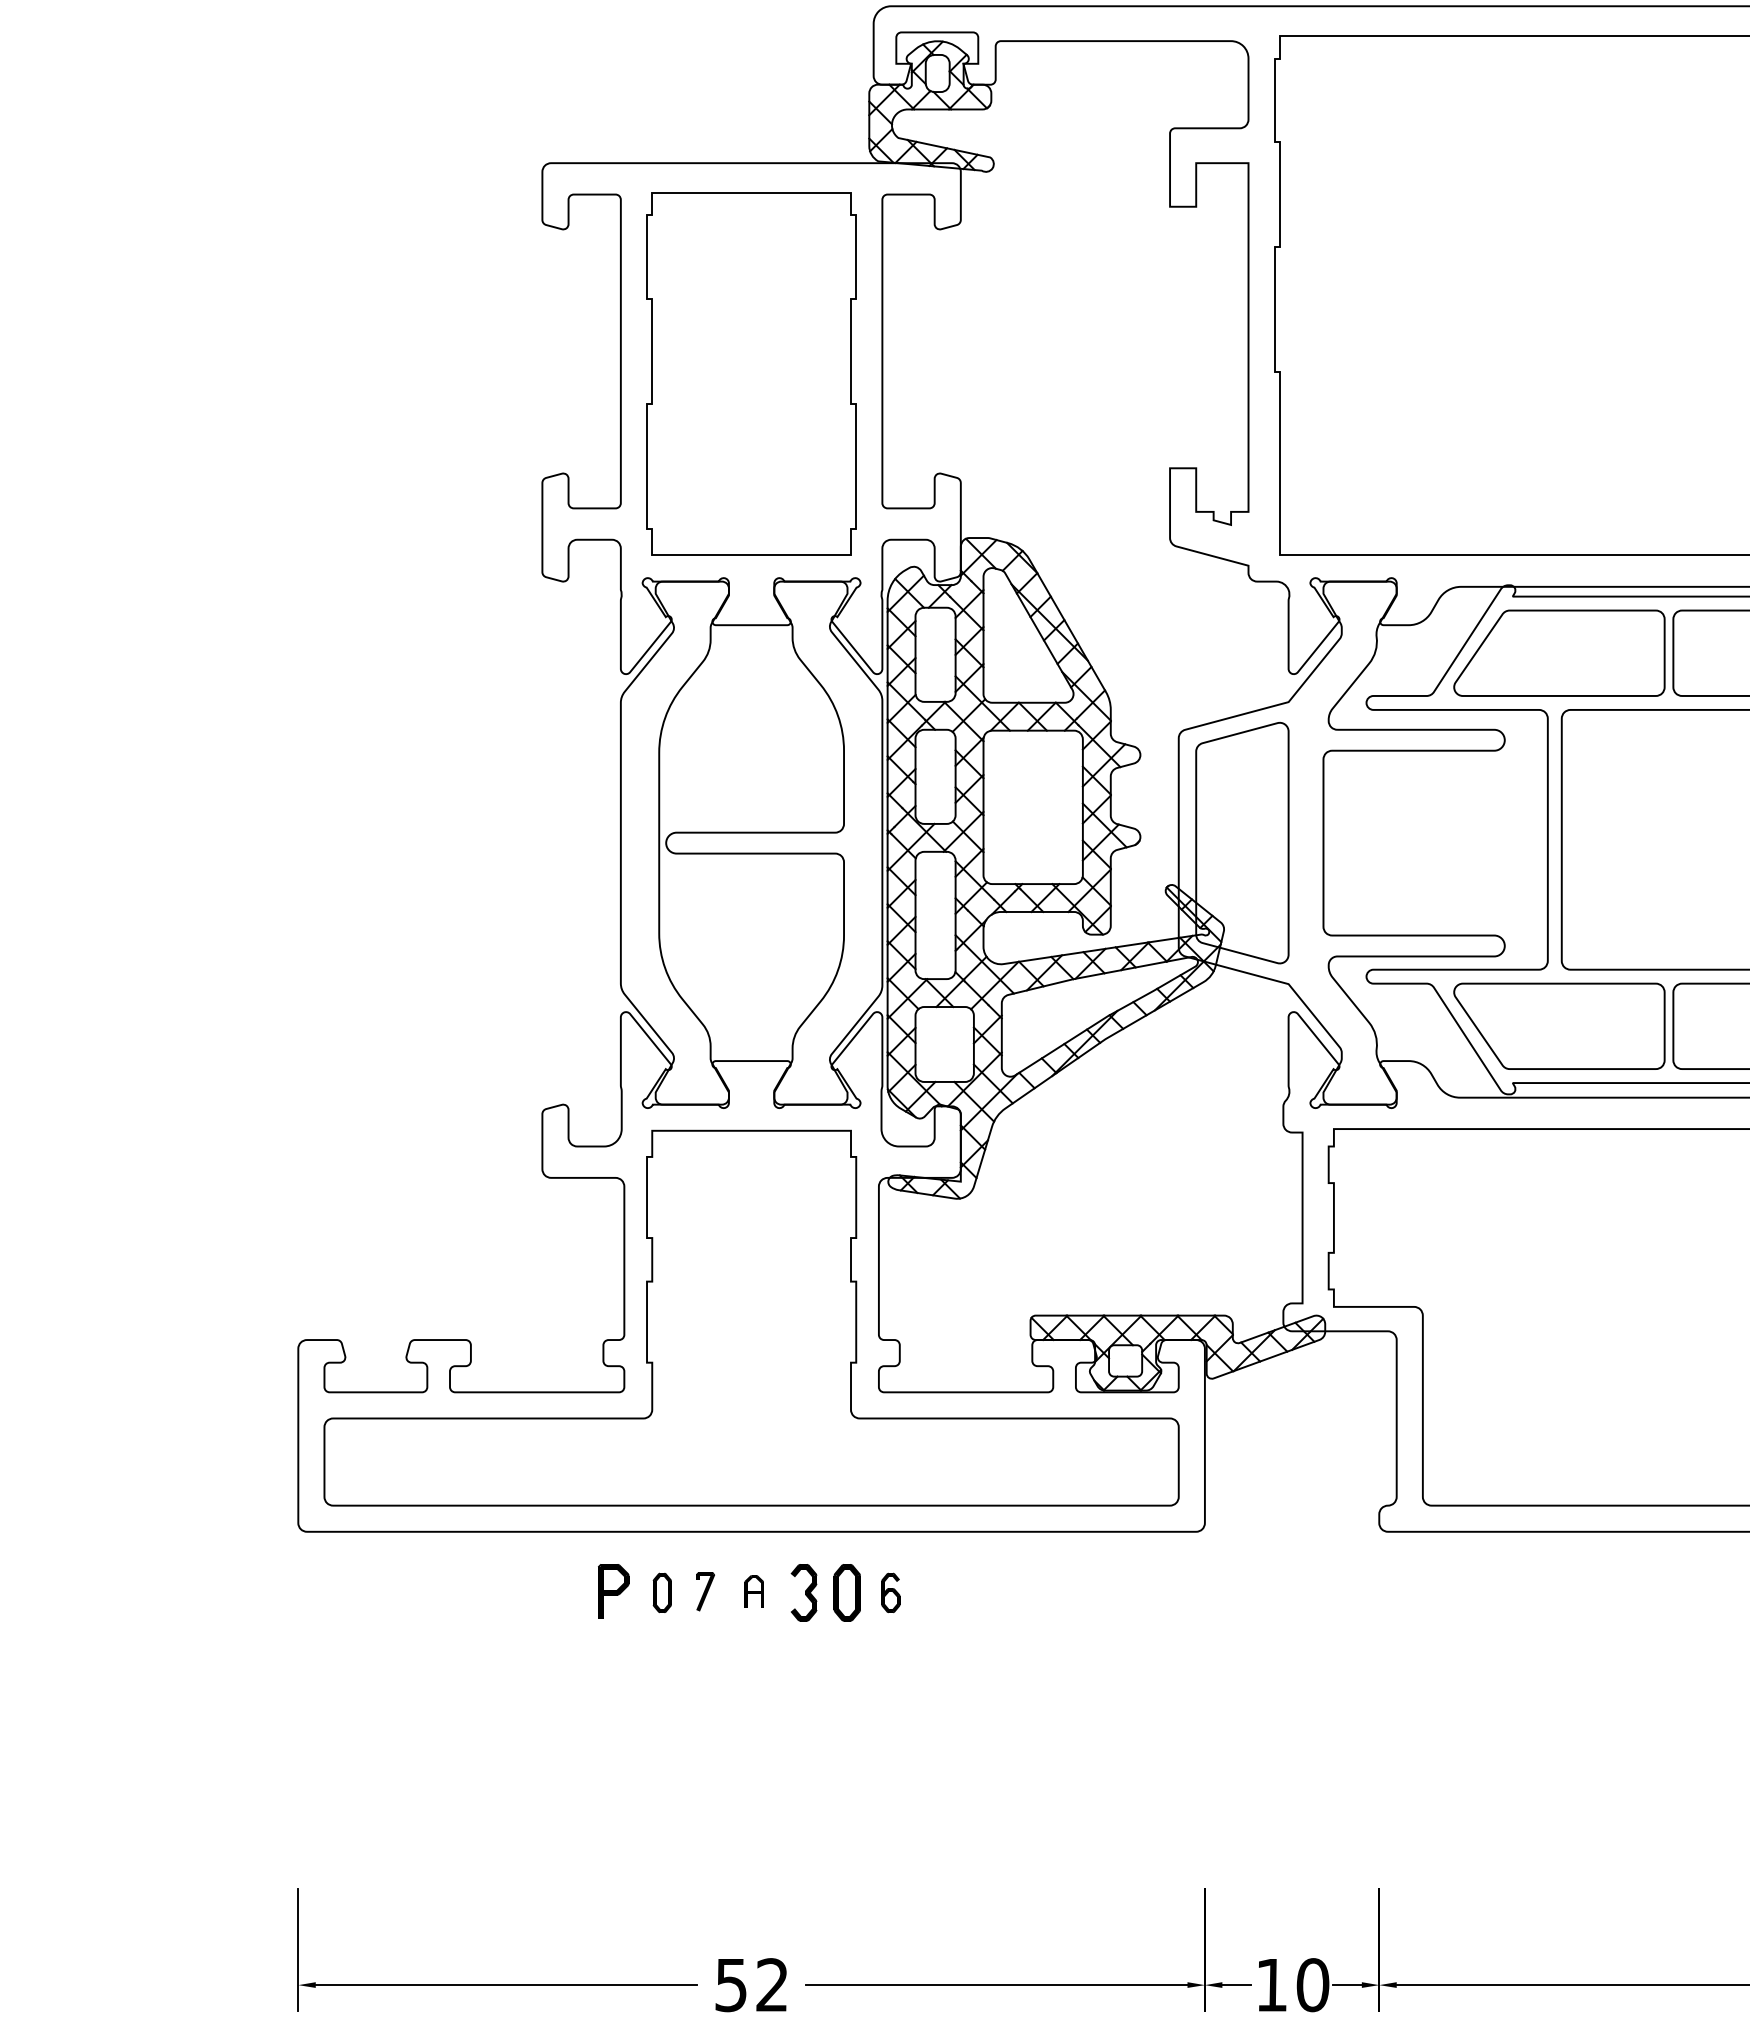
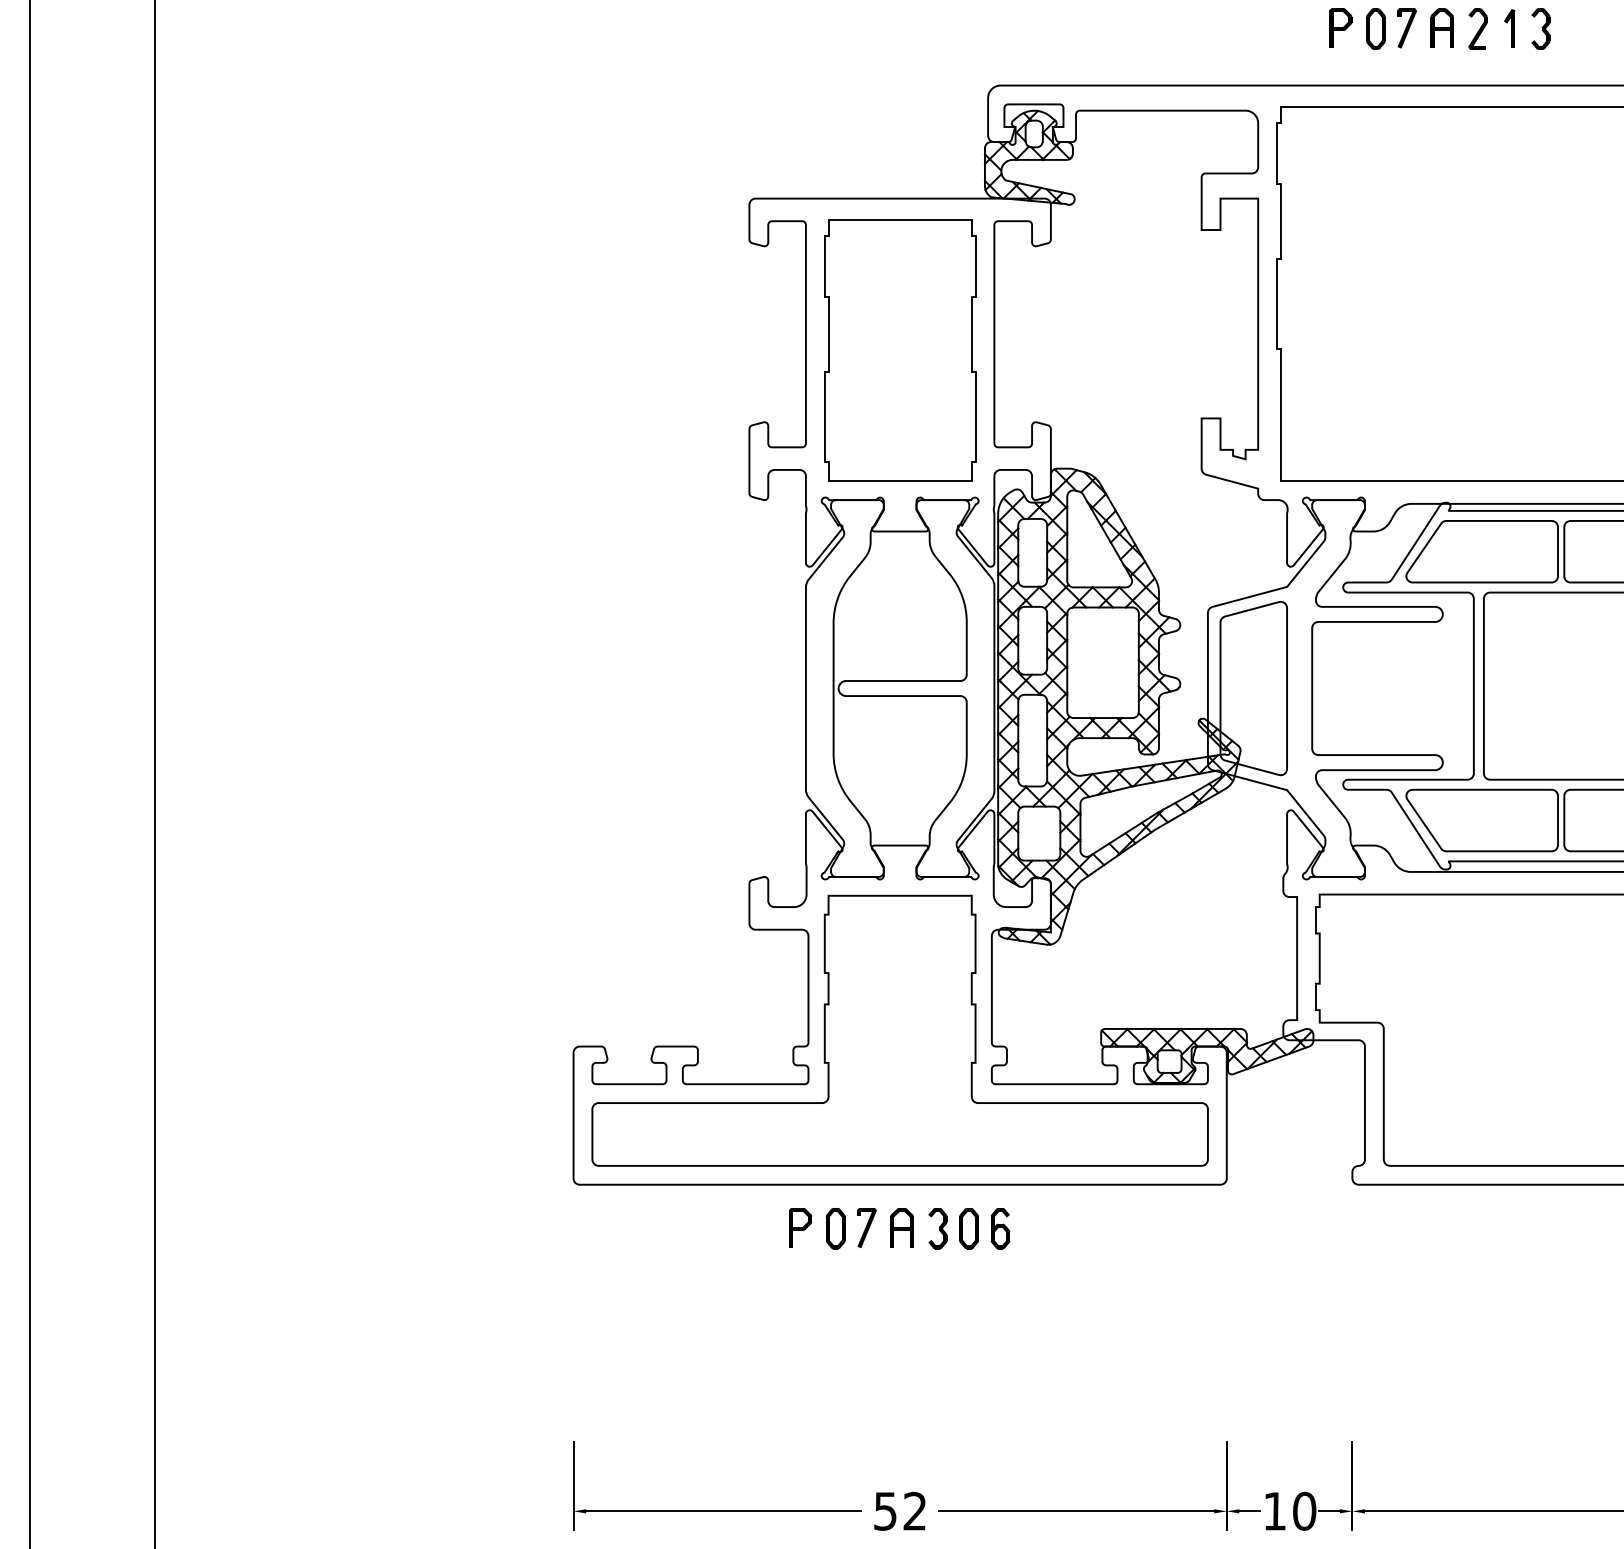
part: (704, 1591) -> (866, 1227), size x1.43
part: (753, 1591) -> (901, 1227), size x1.67
part: (661, 1592) -> (835, 1228), size x1.43
part: (890, 1592) -> (1000, 1228), size x1.43

